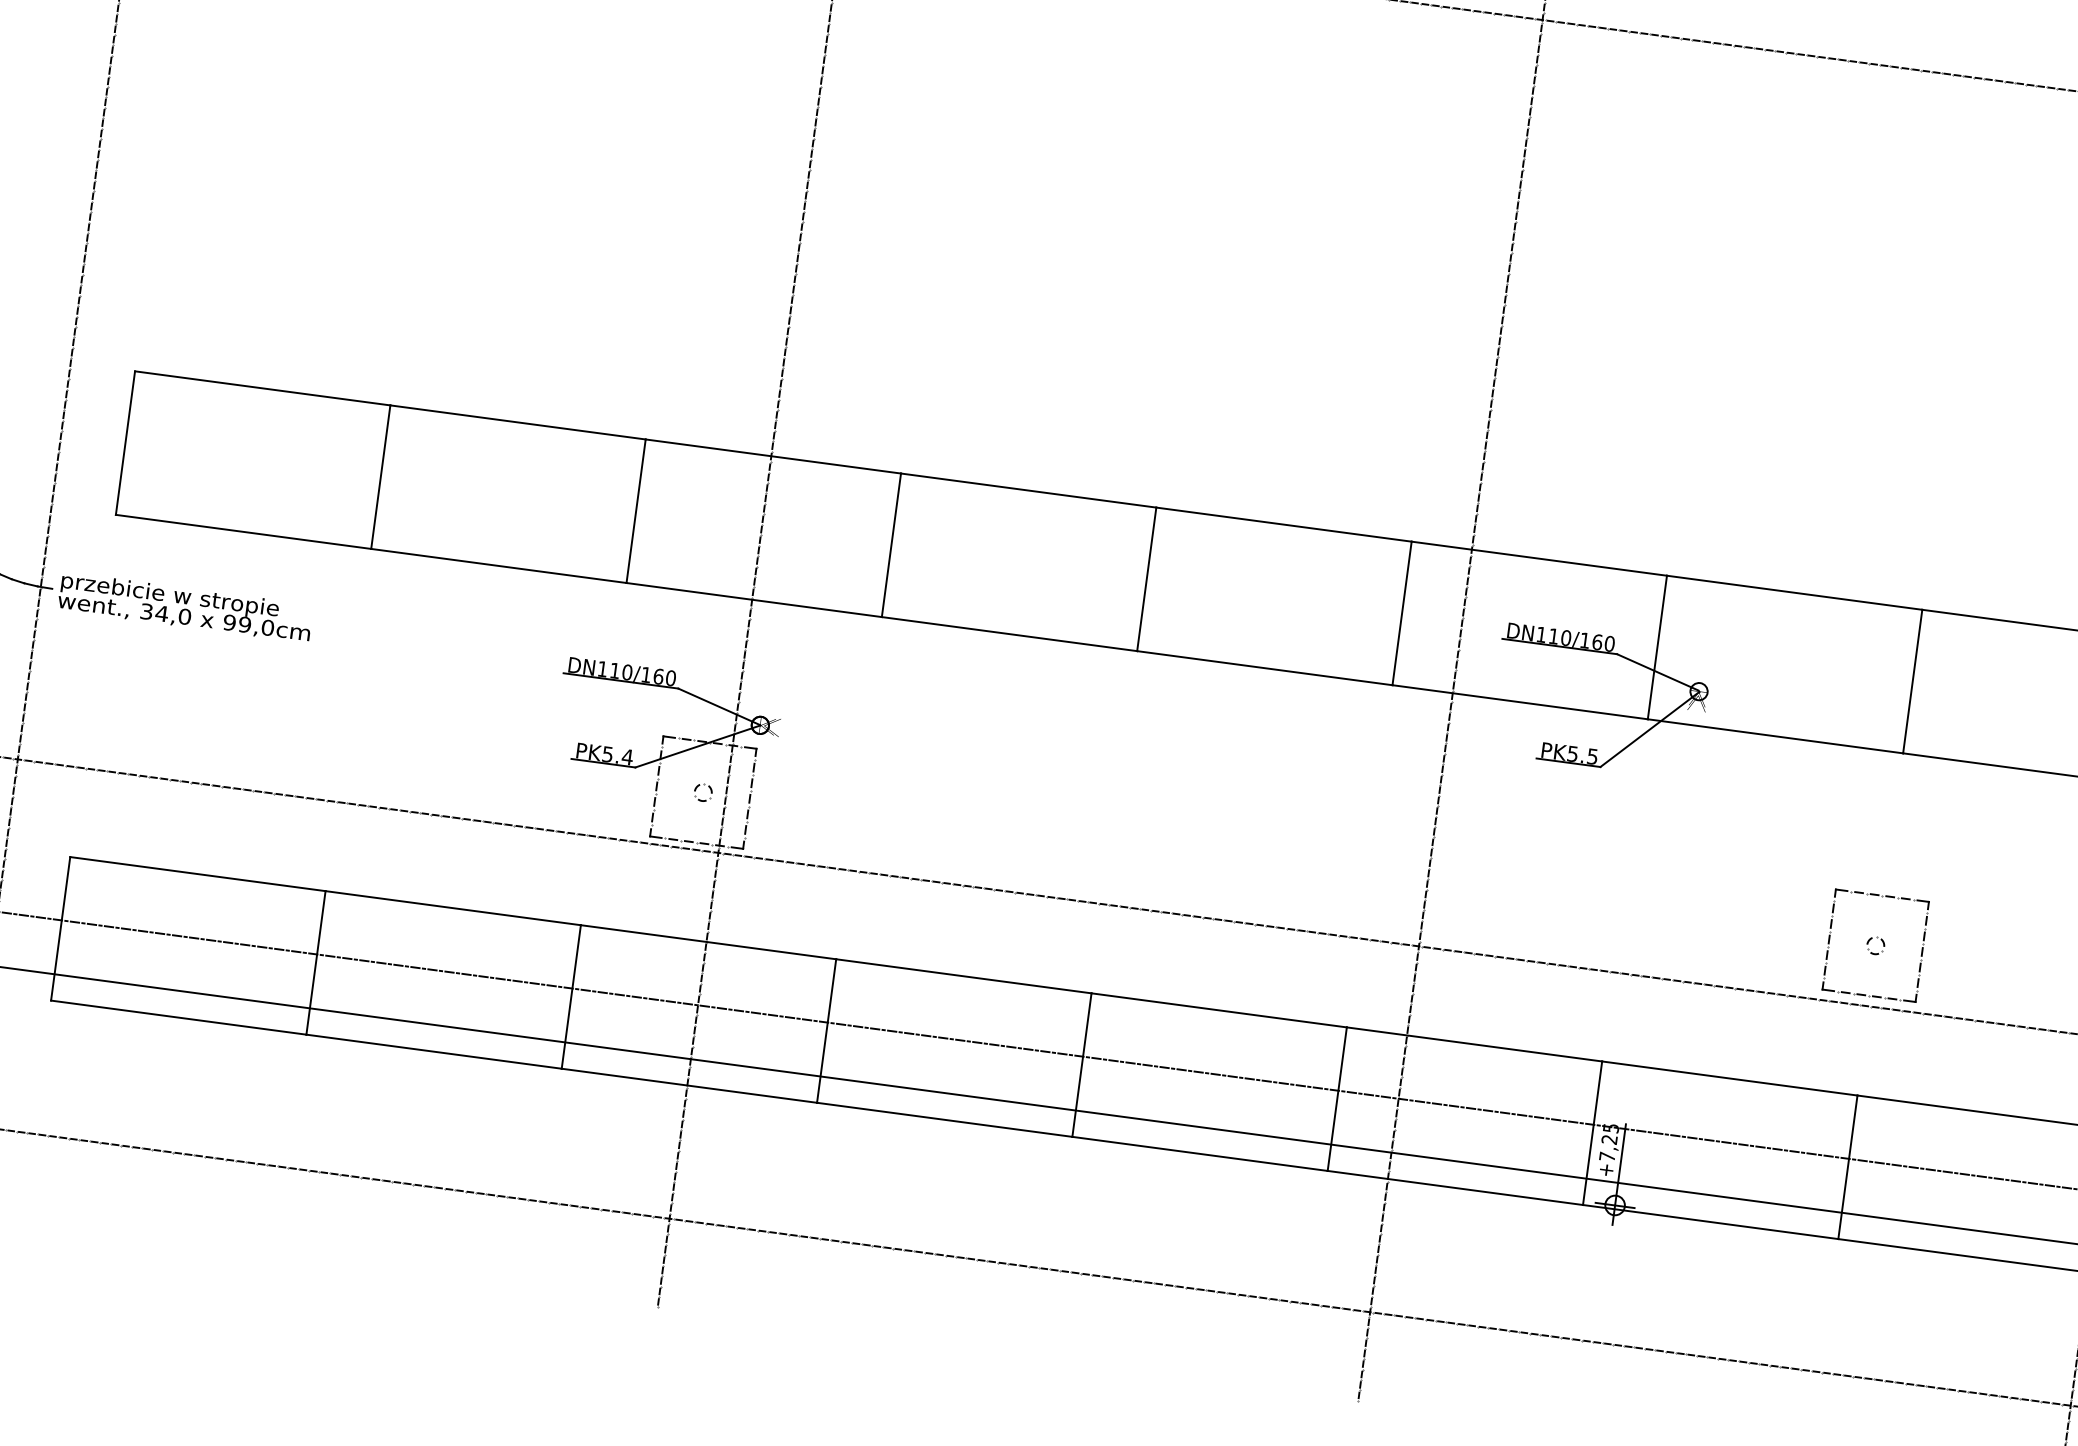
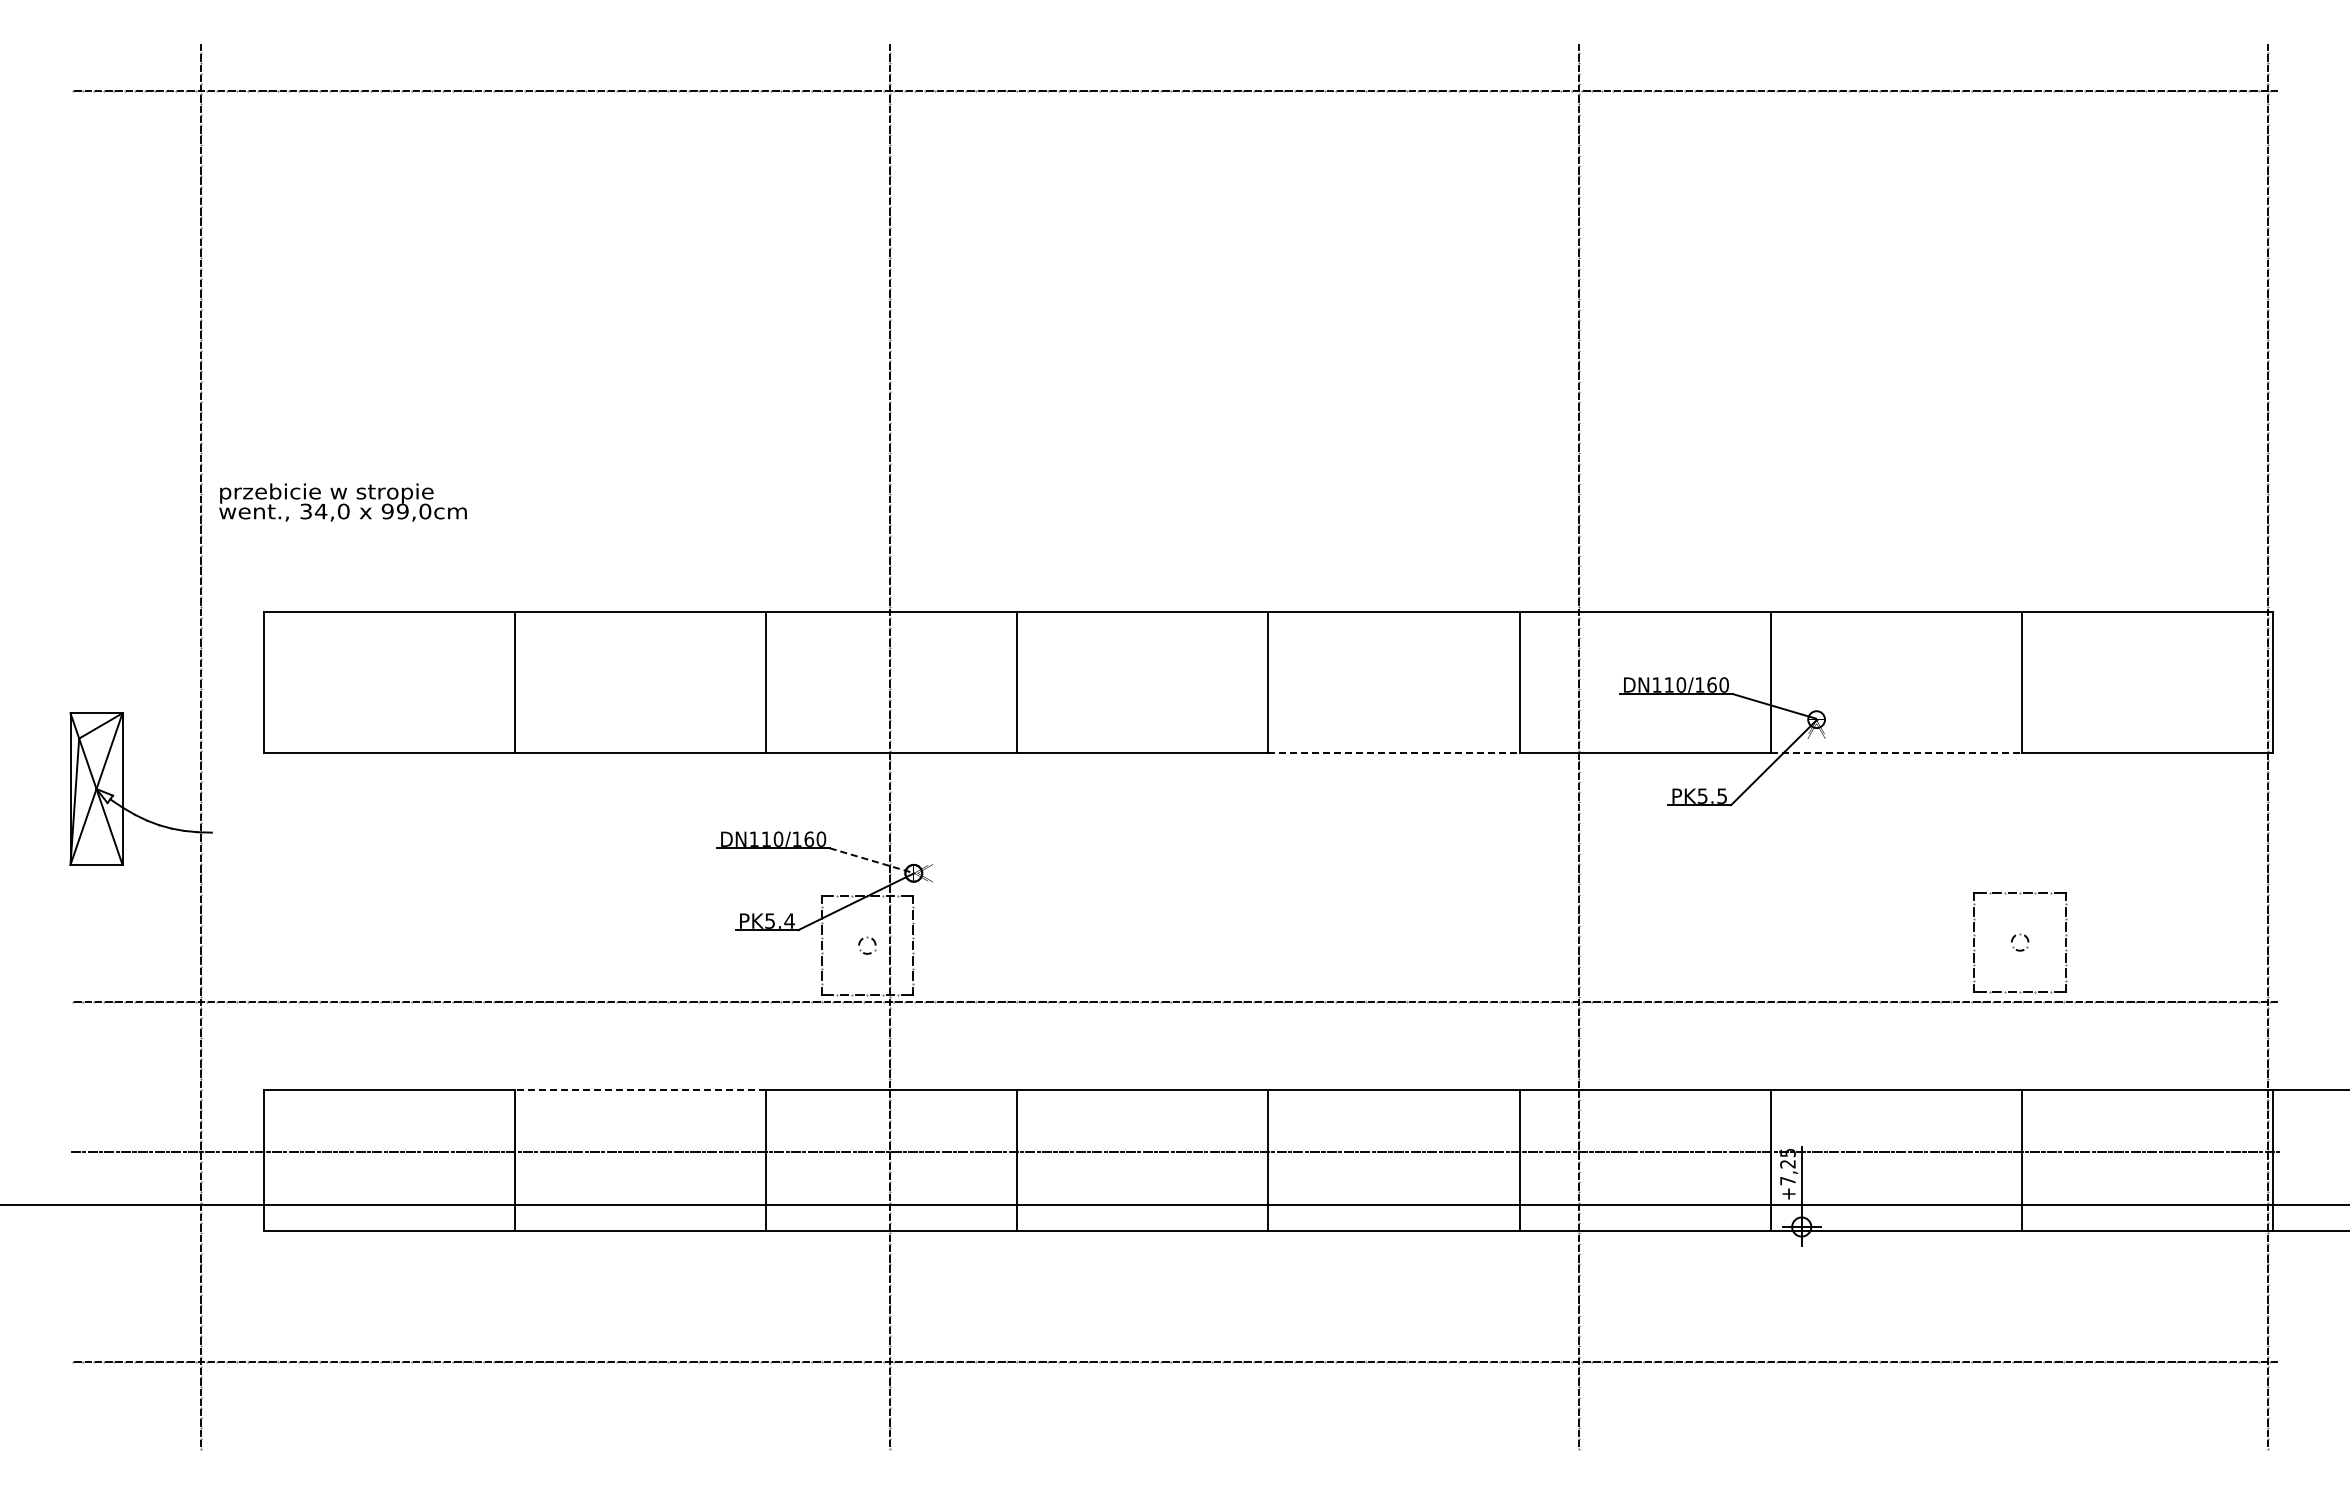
text: (184, 607) -> (342, 502), moved
line: (1264, 667) -> (1393, 752), solid -> dashed
line: (719, 706) -> (871, 860), solid -> dashed
line: (1775, 735) -> (1896, 752), solid -> dashed
line: (453, 908) -> (640, 1089), solid -> dashed

